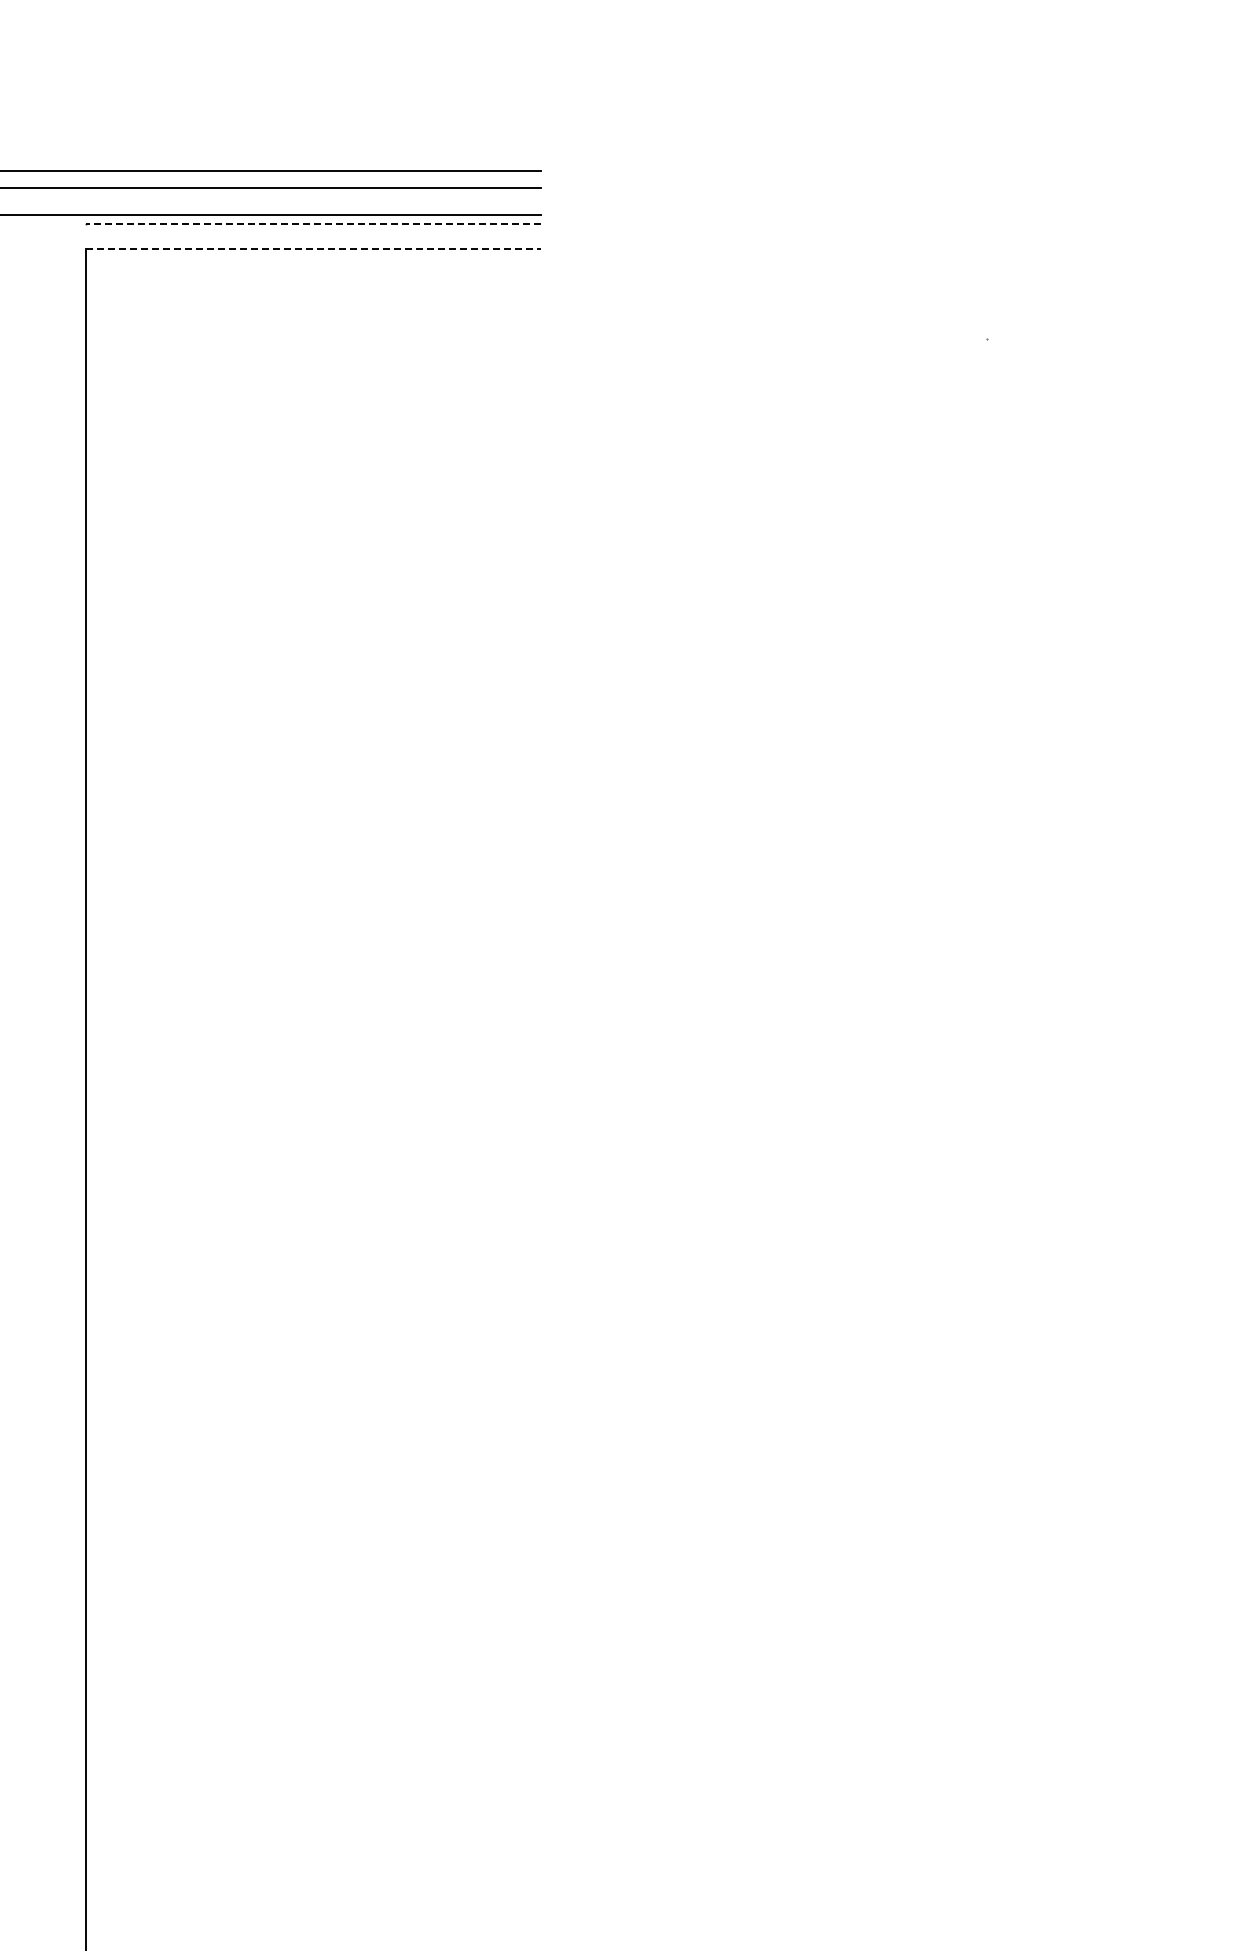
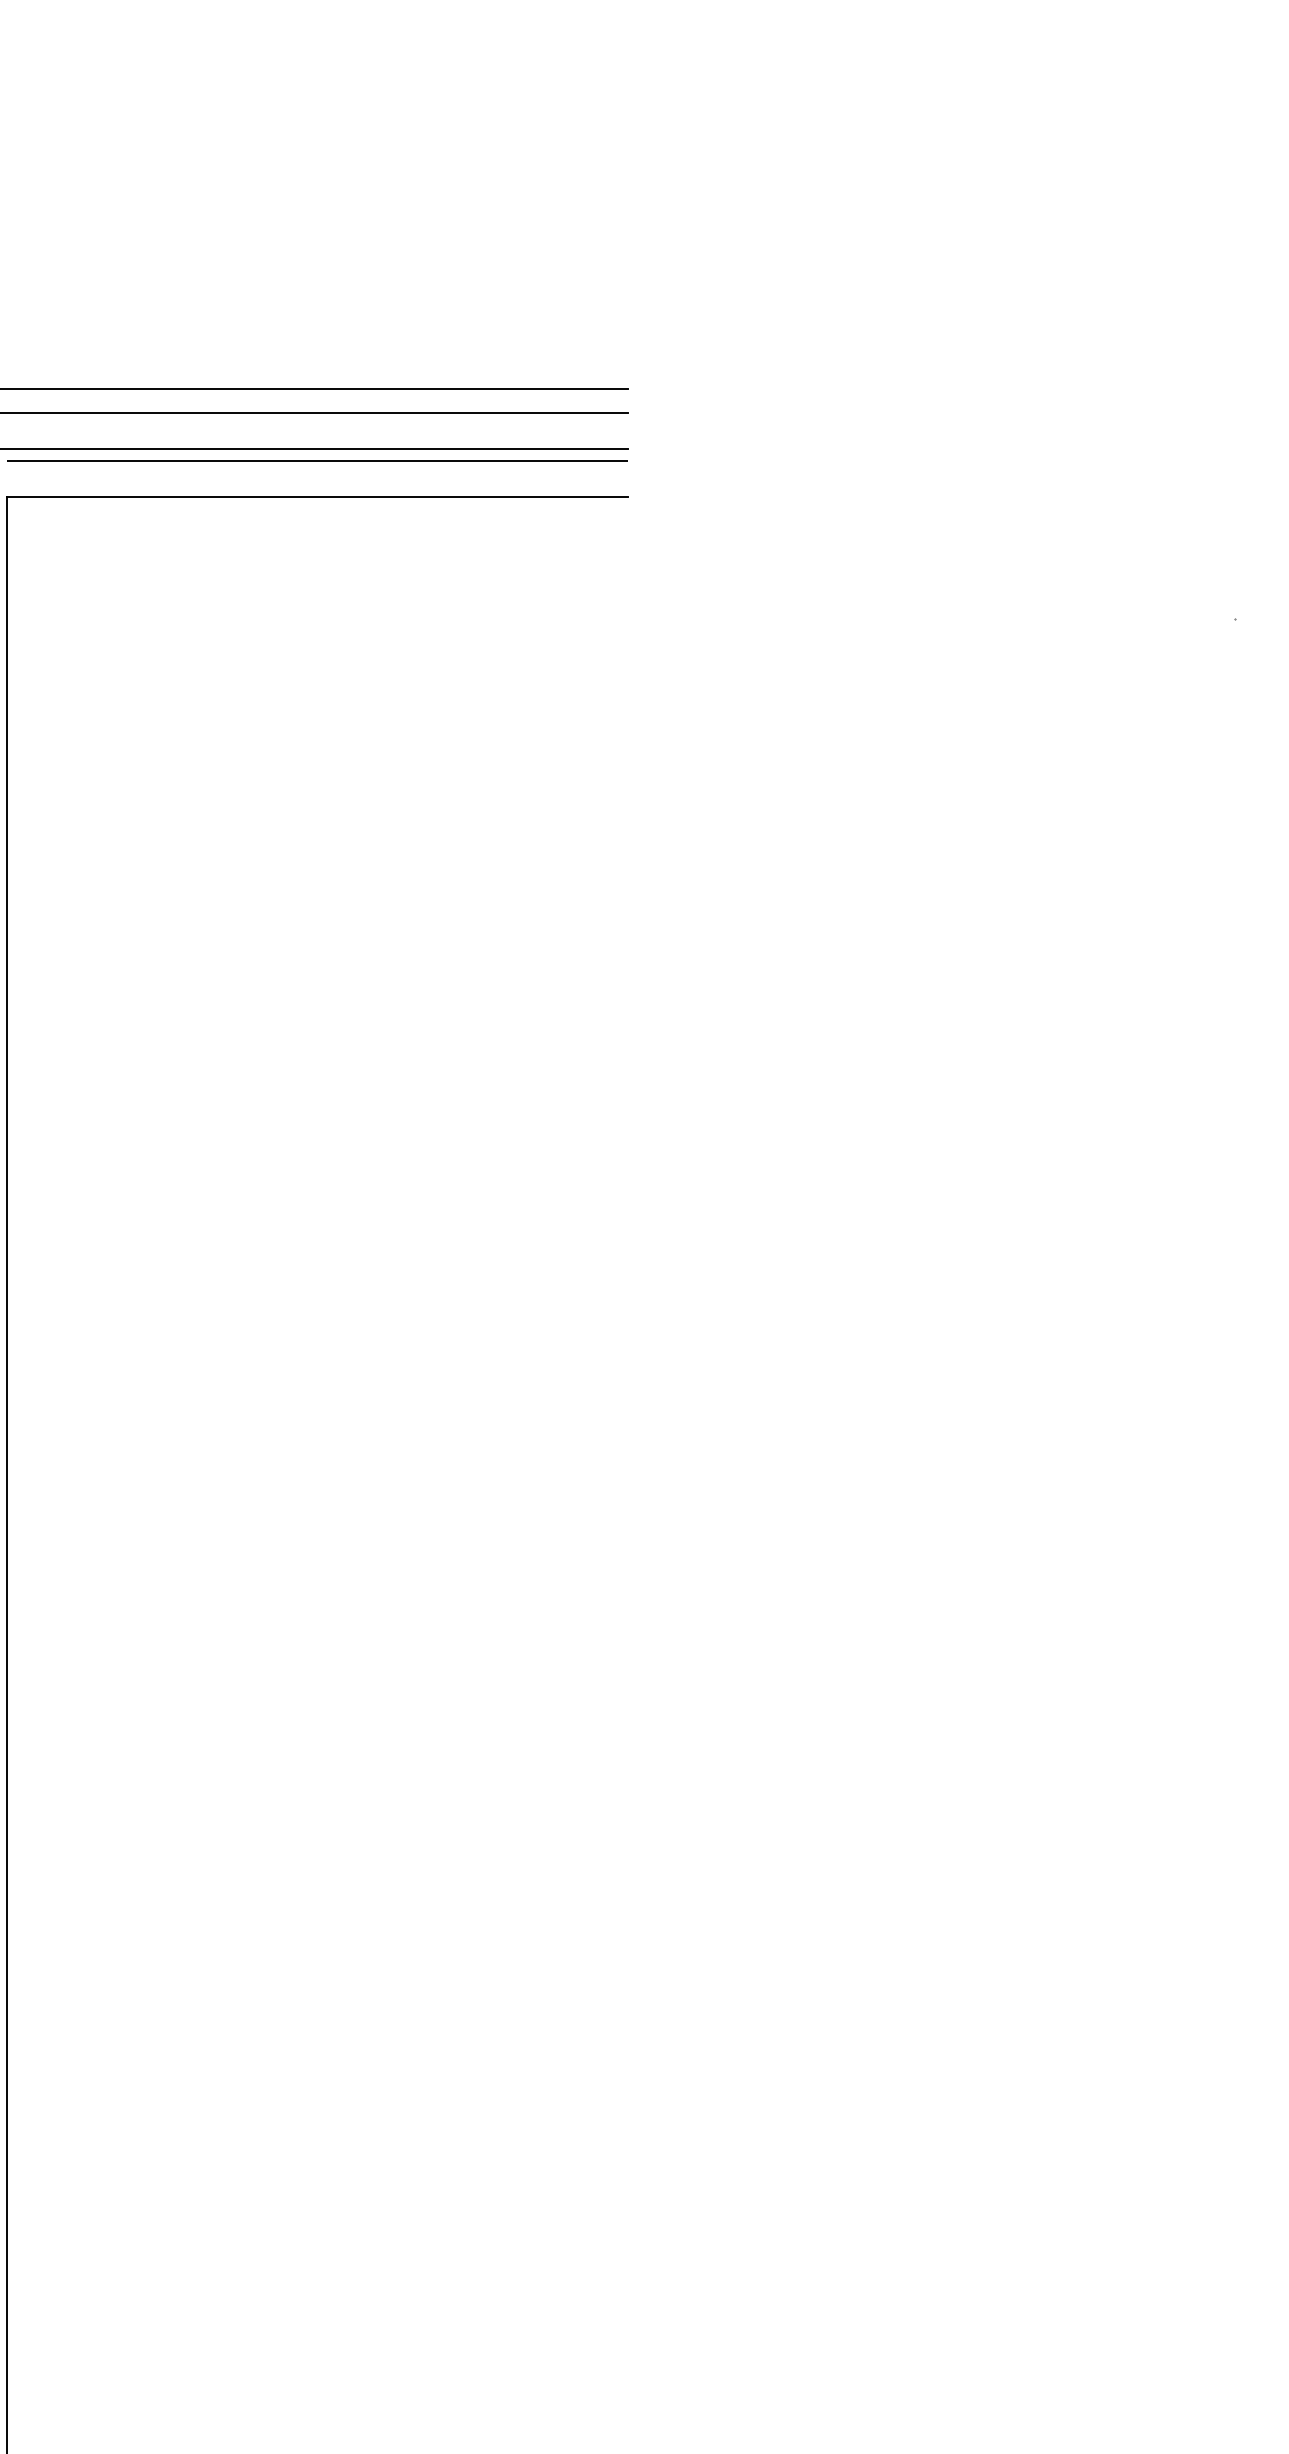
line: (312, 223) -> (316, 461), dashed -> solid
line: (313, 249) -> (317, 496), dashed -> solid

